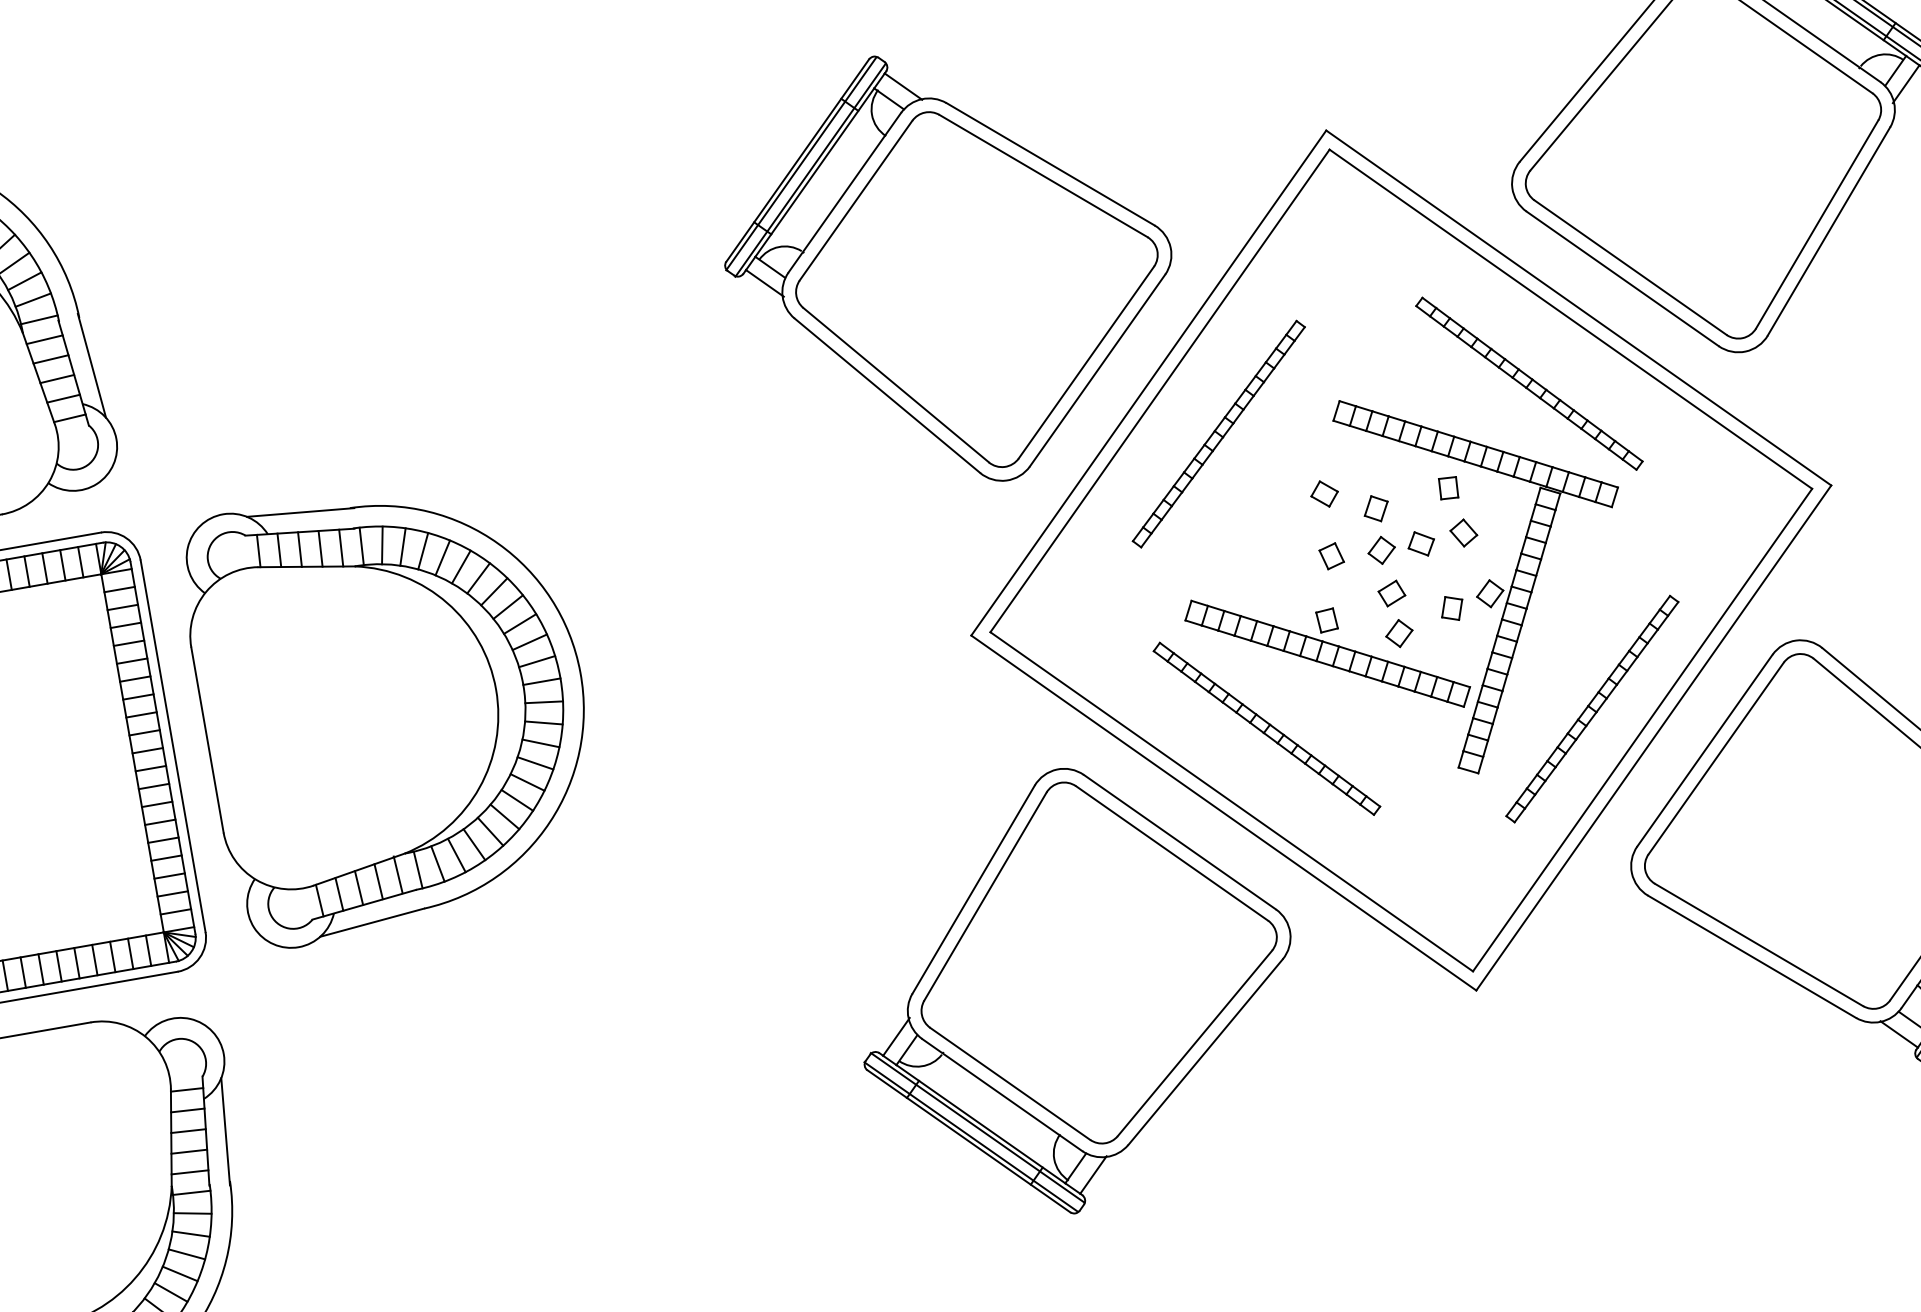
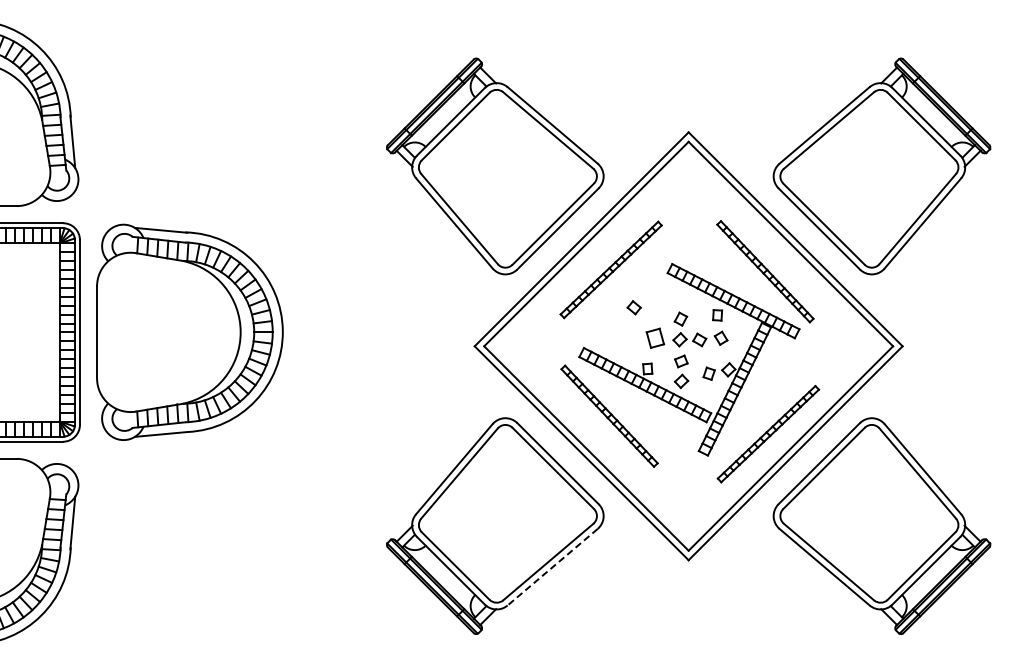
part: (1323, 493) -> (633, 307), moved
part: (1331, 556) -> (655, 338), size x1.6
line: (1205, 1052) -> (552, 567), solid -> dashed

